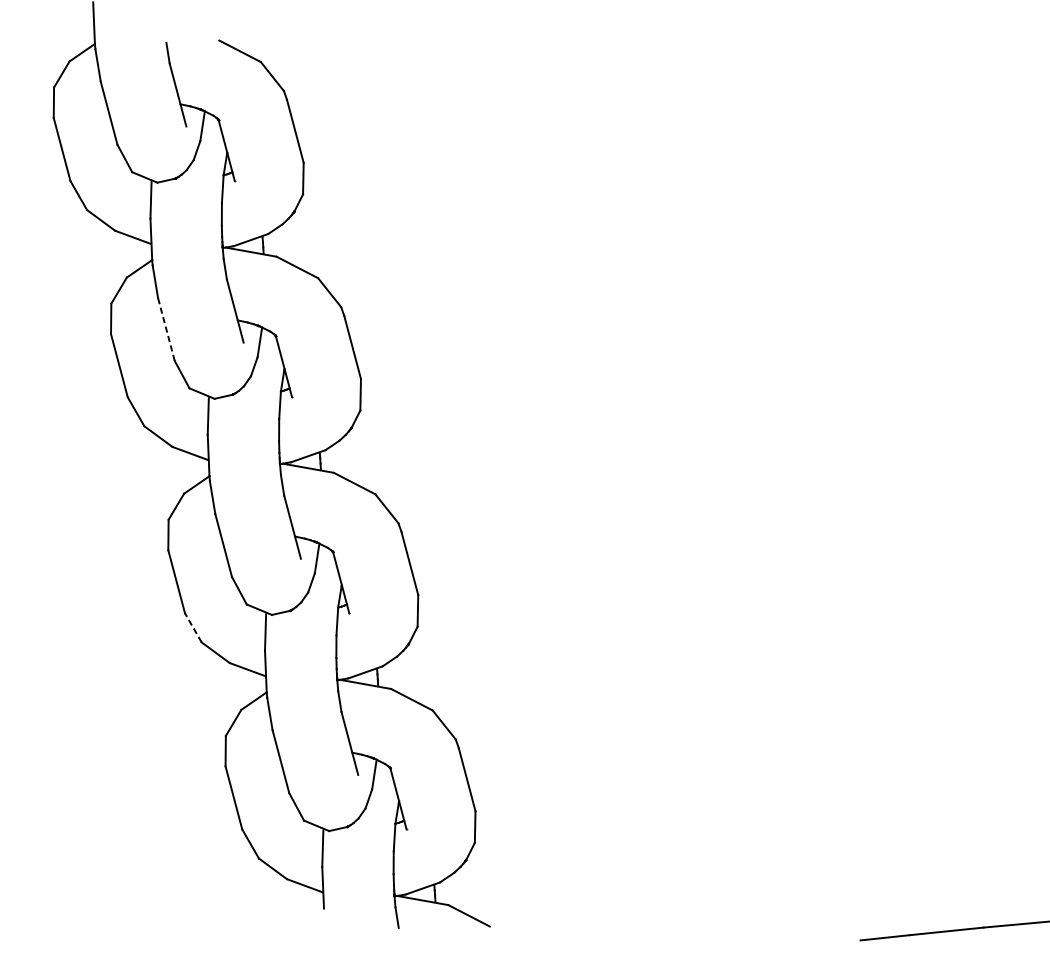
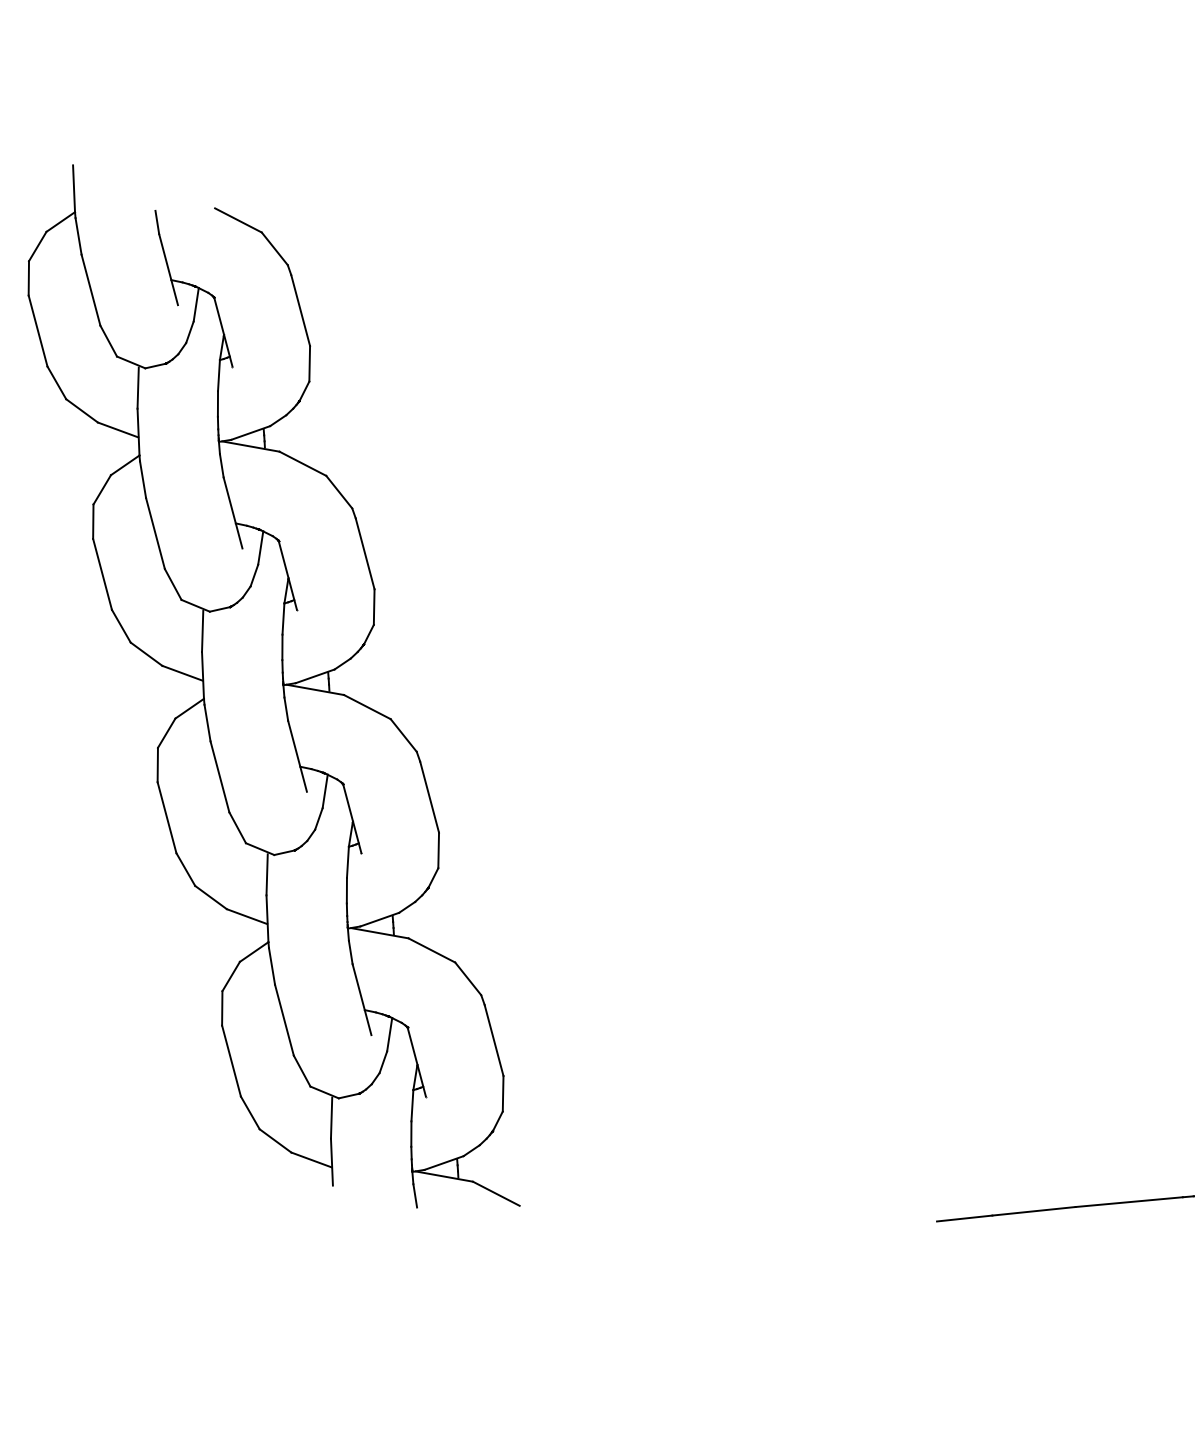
line: (166, 329) -> (155, 533), dashed -> solid
line: (193, 627) -> (185, 869), dashed -> solid

